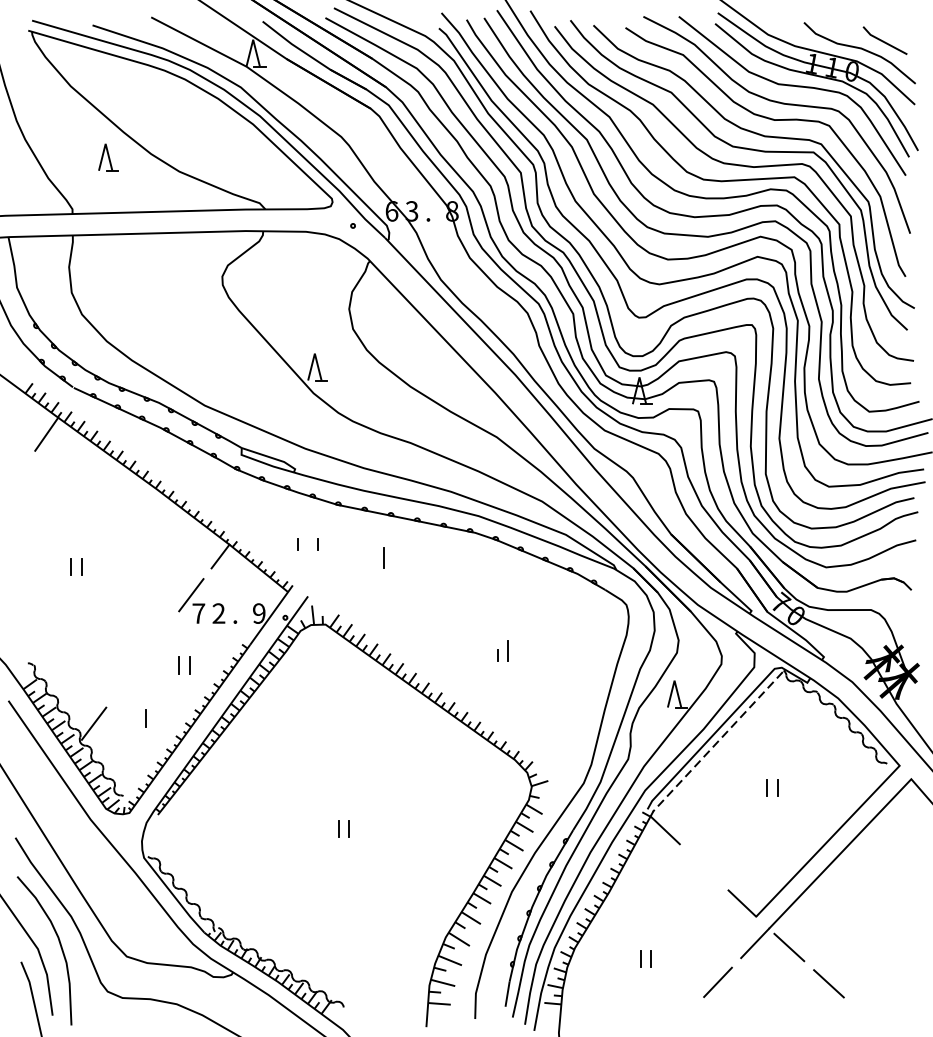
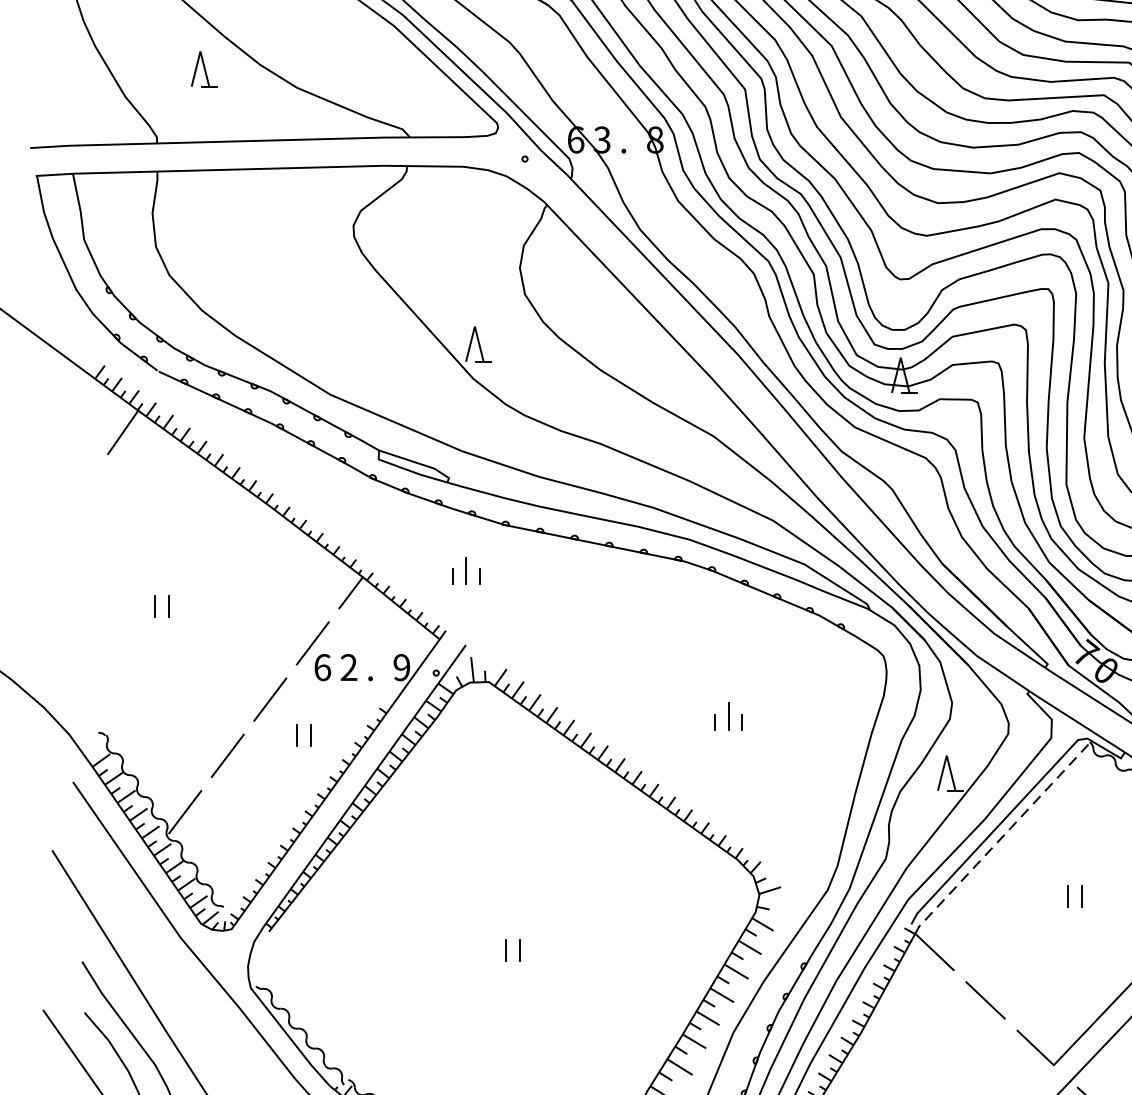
line: (383, 557) -> (465, 570), moved
text: (198, 613) -> (322, 667), 7 -> 6
line: (158, 637) -> (269, 698), added
line: (517, 655) -> (740, 722), added
line: (126, 680) -> (227, 755), added
line: (145, 718) -> (252, 805), removed
line: (703, 867) -> (984, 1000), added

